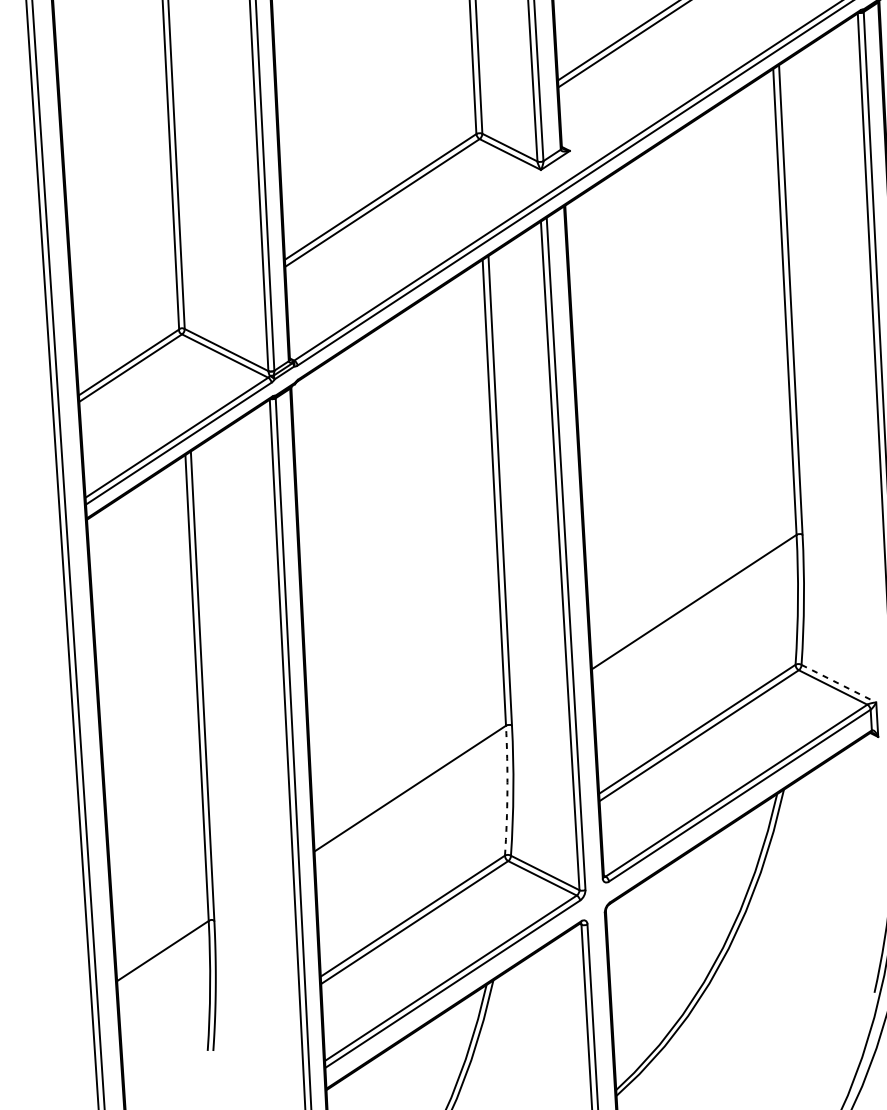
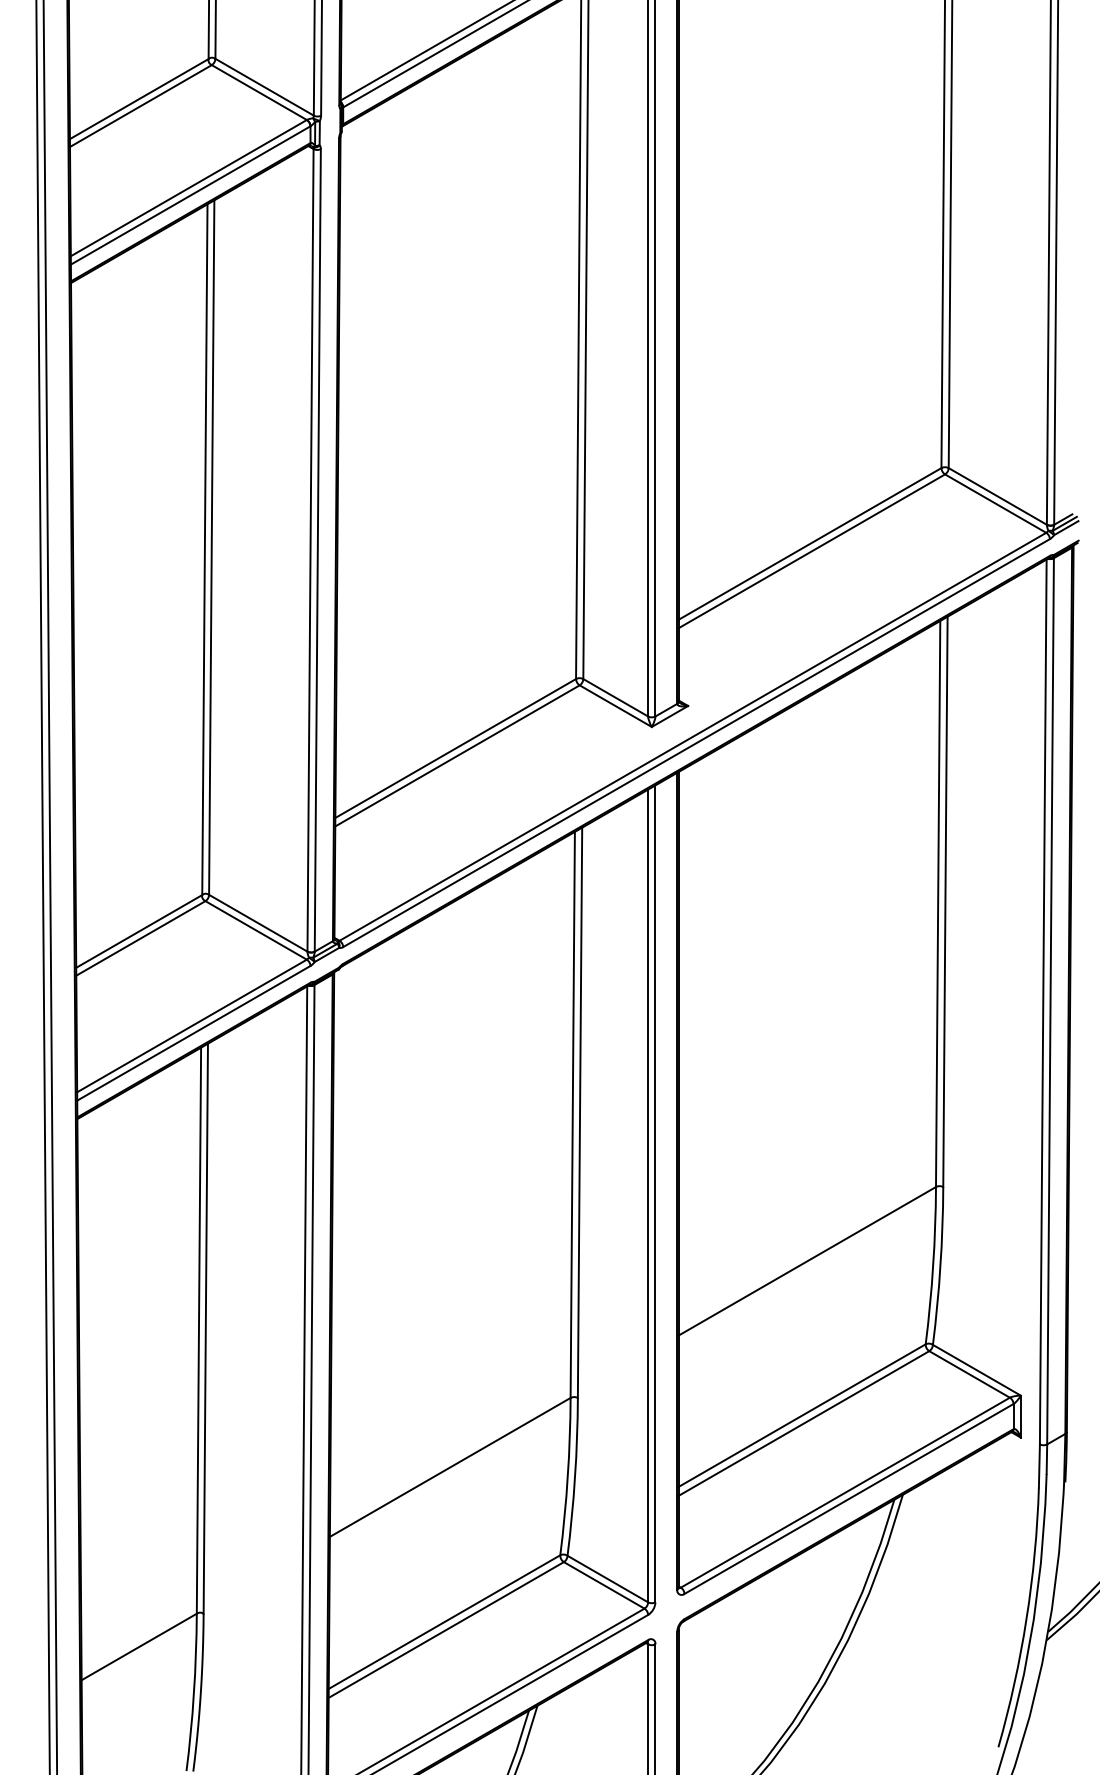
line: (838, 683) -> (976, 1370), dashed -> solid
arc: (507, 790) -> (567, 1476), dashed -> solid

